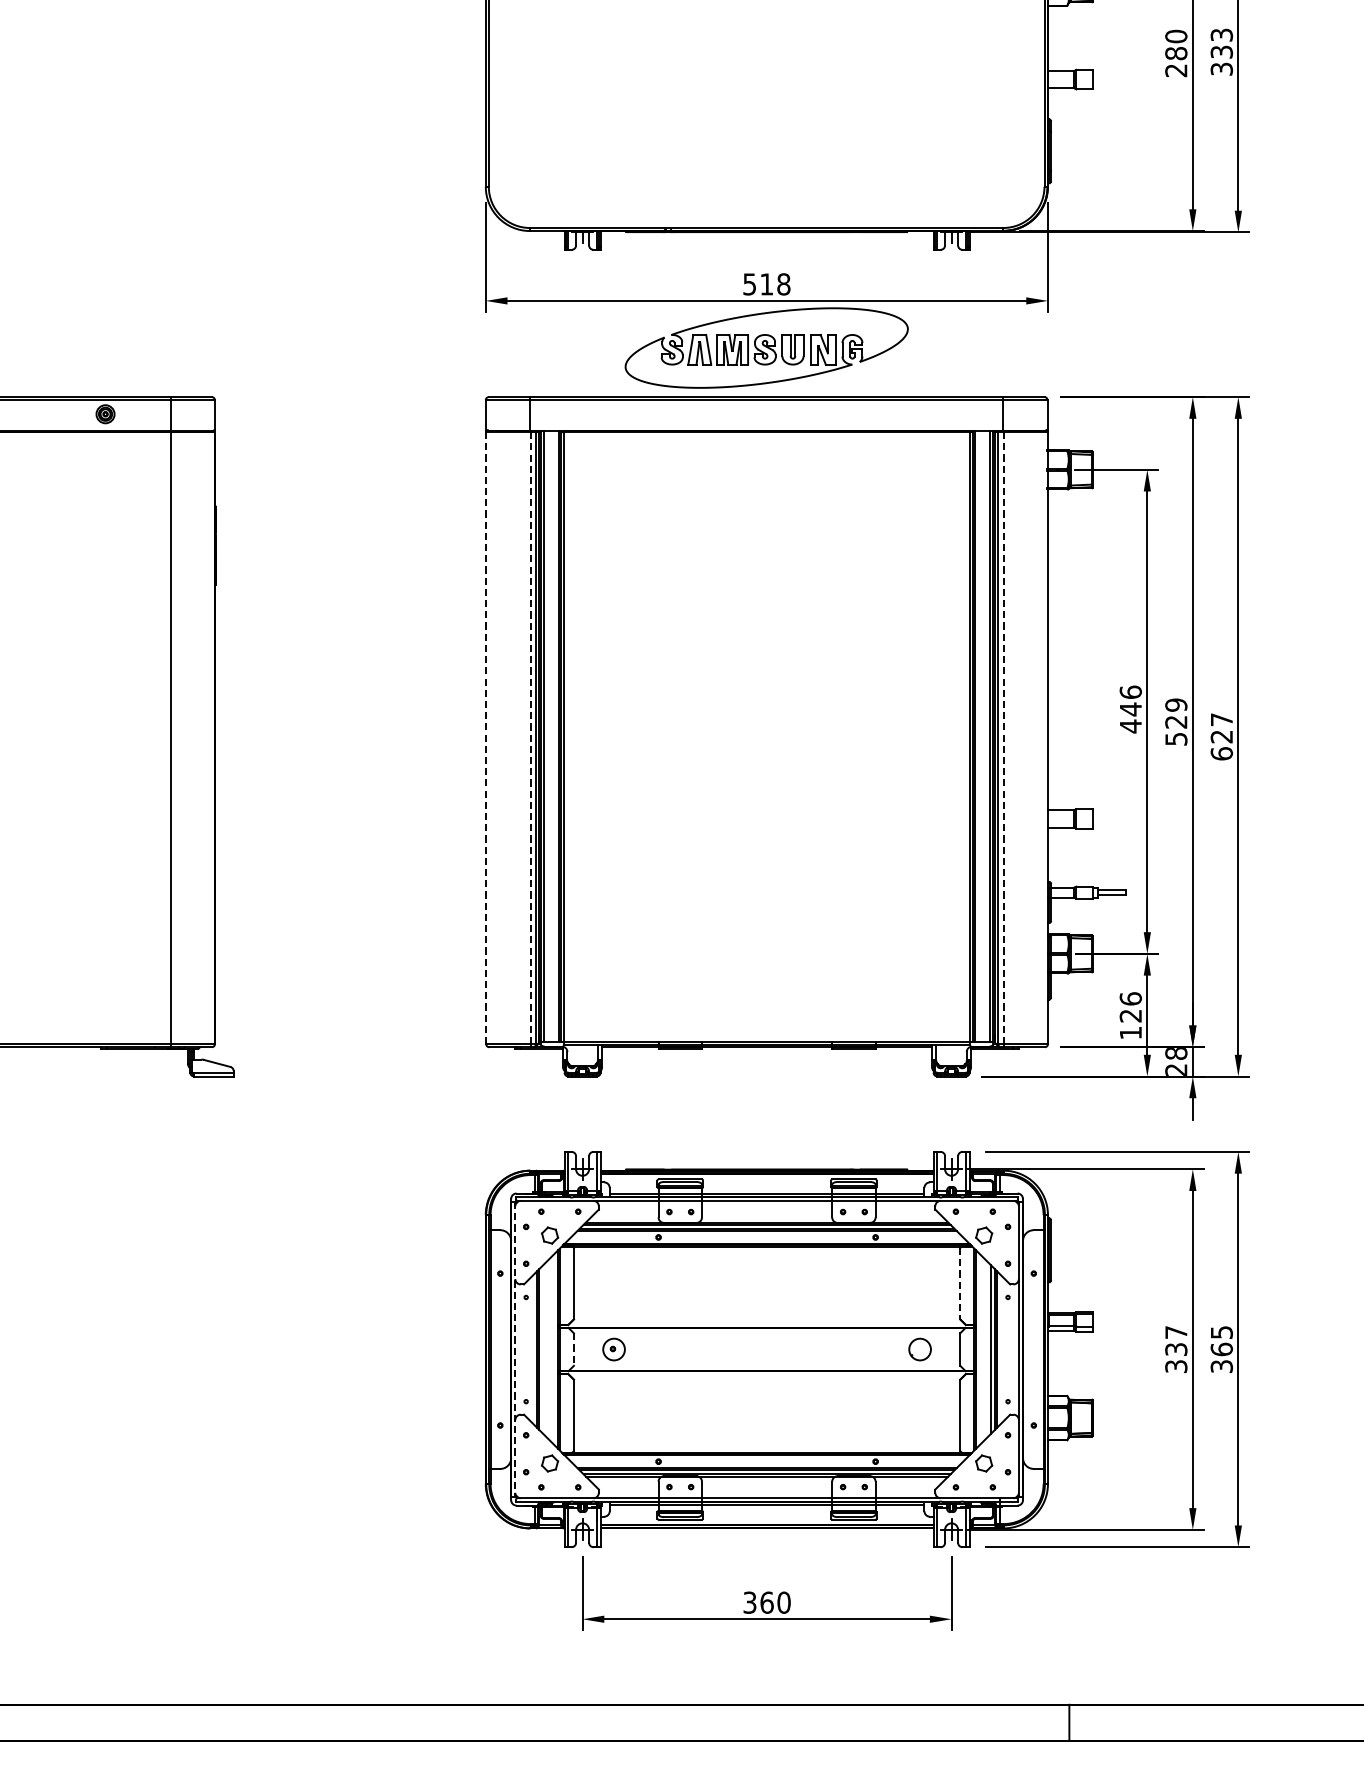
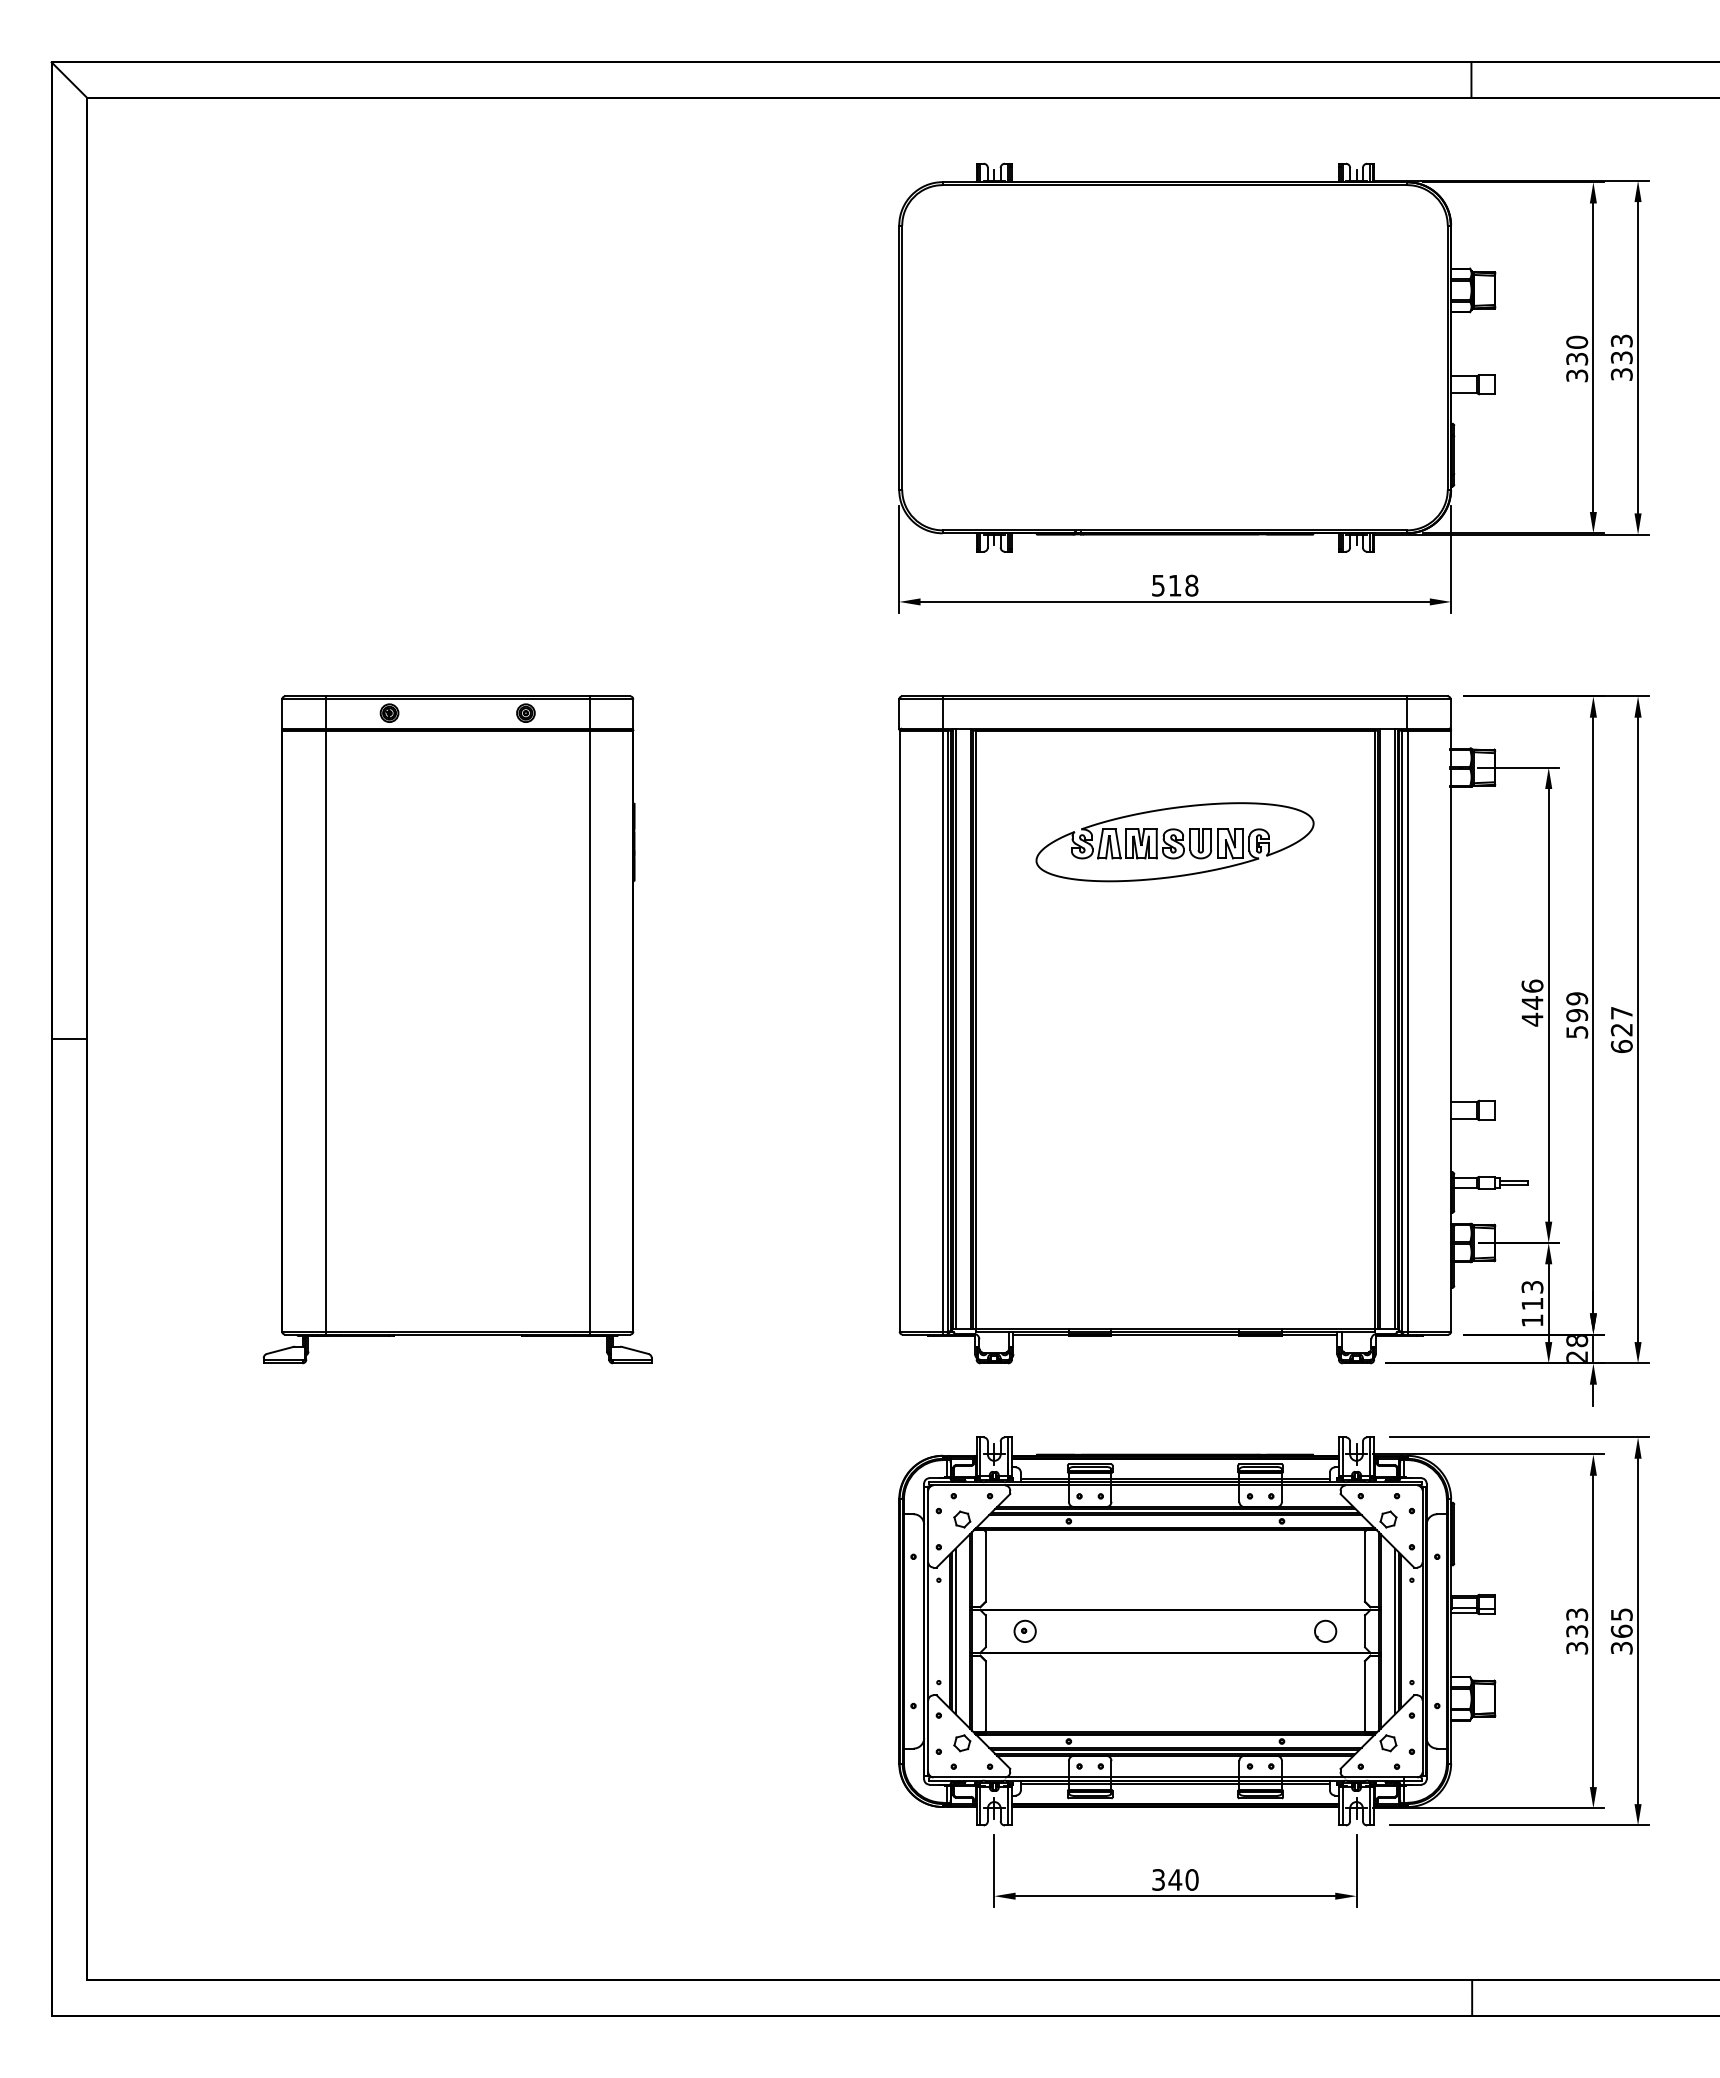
text: (1176, 62) -> (1577, 367), 280 -> 330
part: (766, 348) -> (1174, 842), moved
text: (1176, 722) -> (1577, 1015), 529 -> 599
line: (486, 737) -> (899, 1030), dashed -> solid
line: (1003, 737) -> (1407, 1030), dashed -> solid
line: (530, 738) -> (943, 1031), dashed -> solid
text: (1130, 1007) -> (1532, 1295), 126 -> 113
line: (960, 1284) -> (1365, 1567), dashed -> solid
text: (1176, 1332) -> (1577, 1614), 337 -> 333
line: (515, 1349) -> (928, 1631), dashed -> solid
line: (543, 1349) -> (955, 1631), added
line: (573, 1349) -> (985, 1631), dashed -> solid
text: (767, 1602) -> (1175, 1879), 360 -> 340

